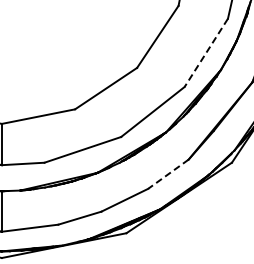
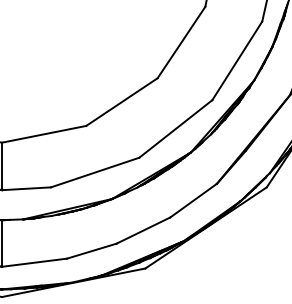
line: (206, 53) -> (237, 61), dashed -> solid
line: (168, 174) -> (193, 200), dashed -> solid

